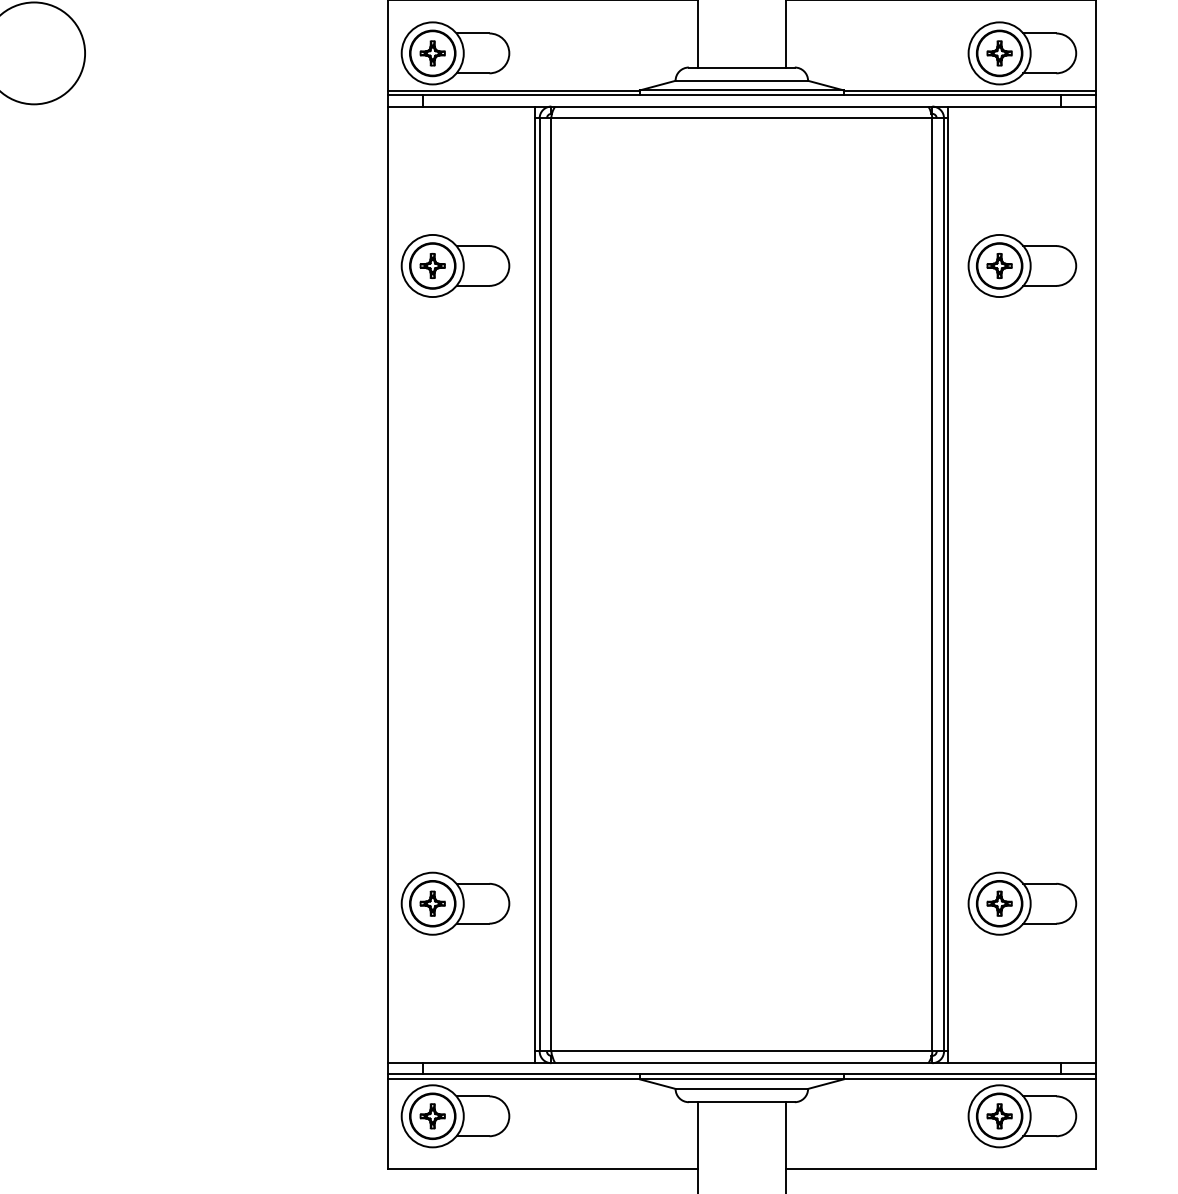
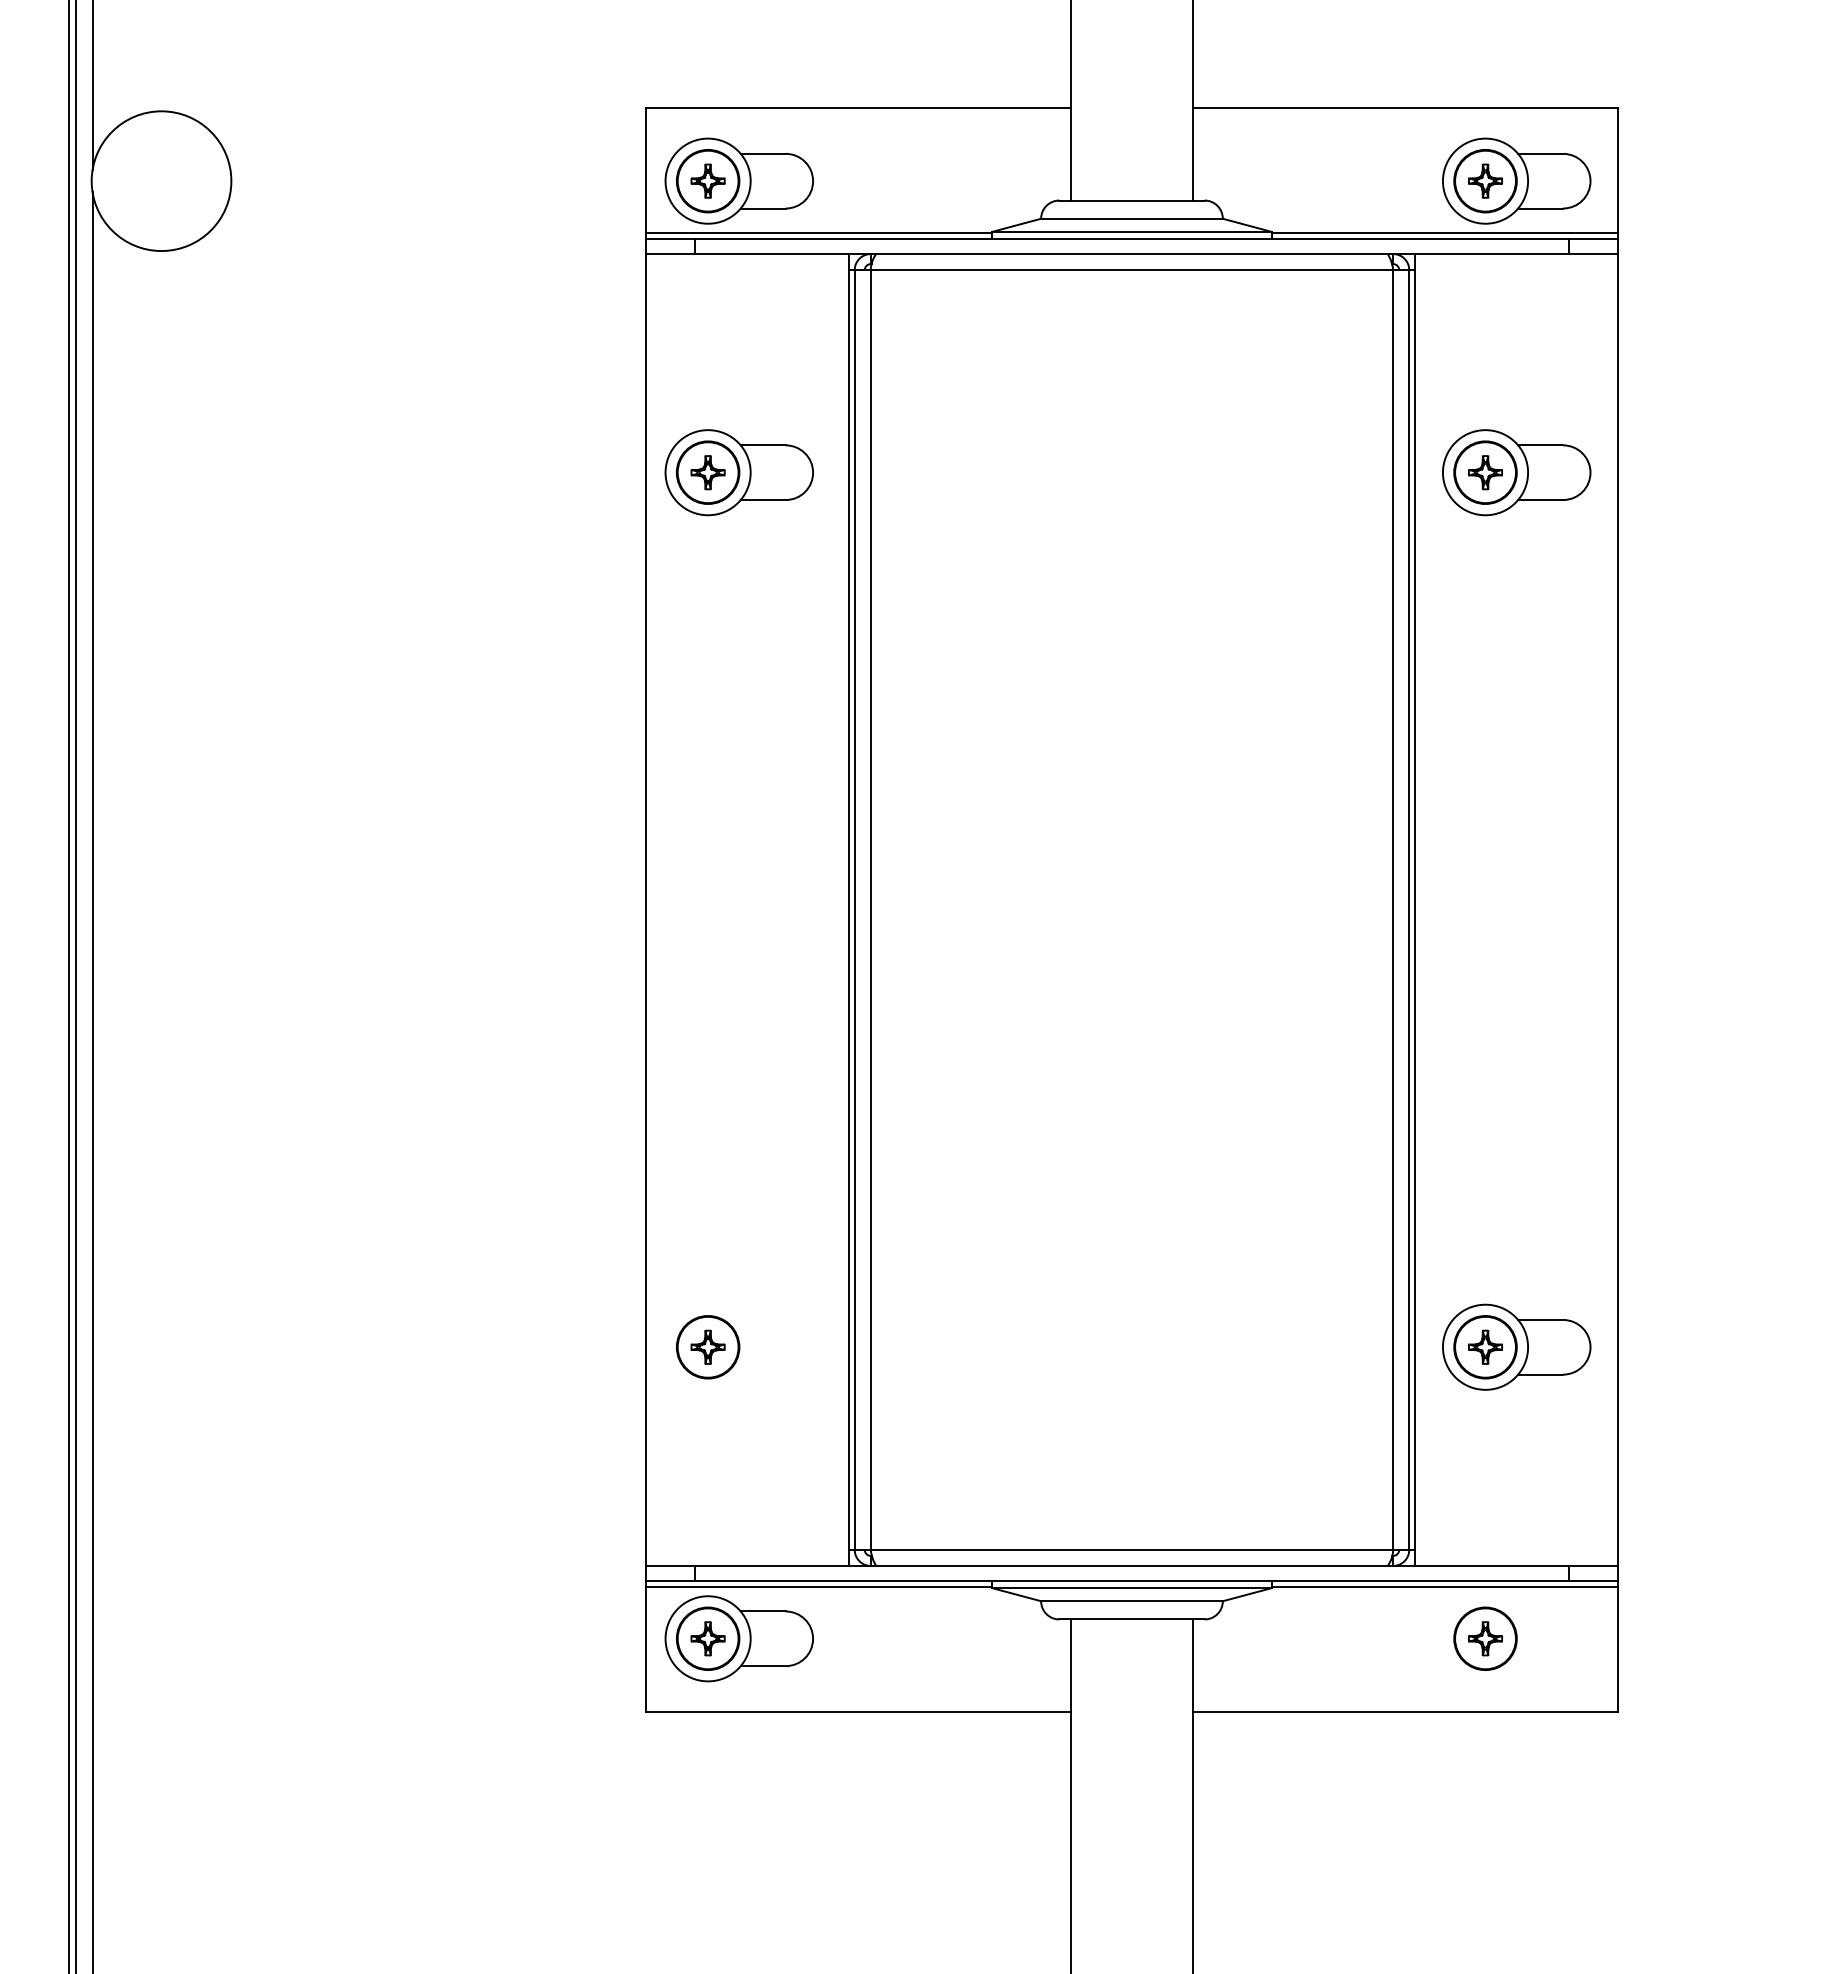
part: (454, 903) -> (738, 1346), removed
part: (1022, 1116) -> (1516, 1638), removed

